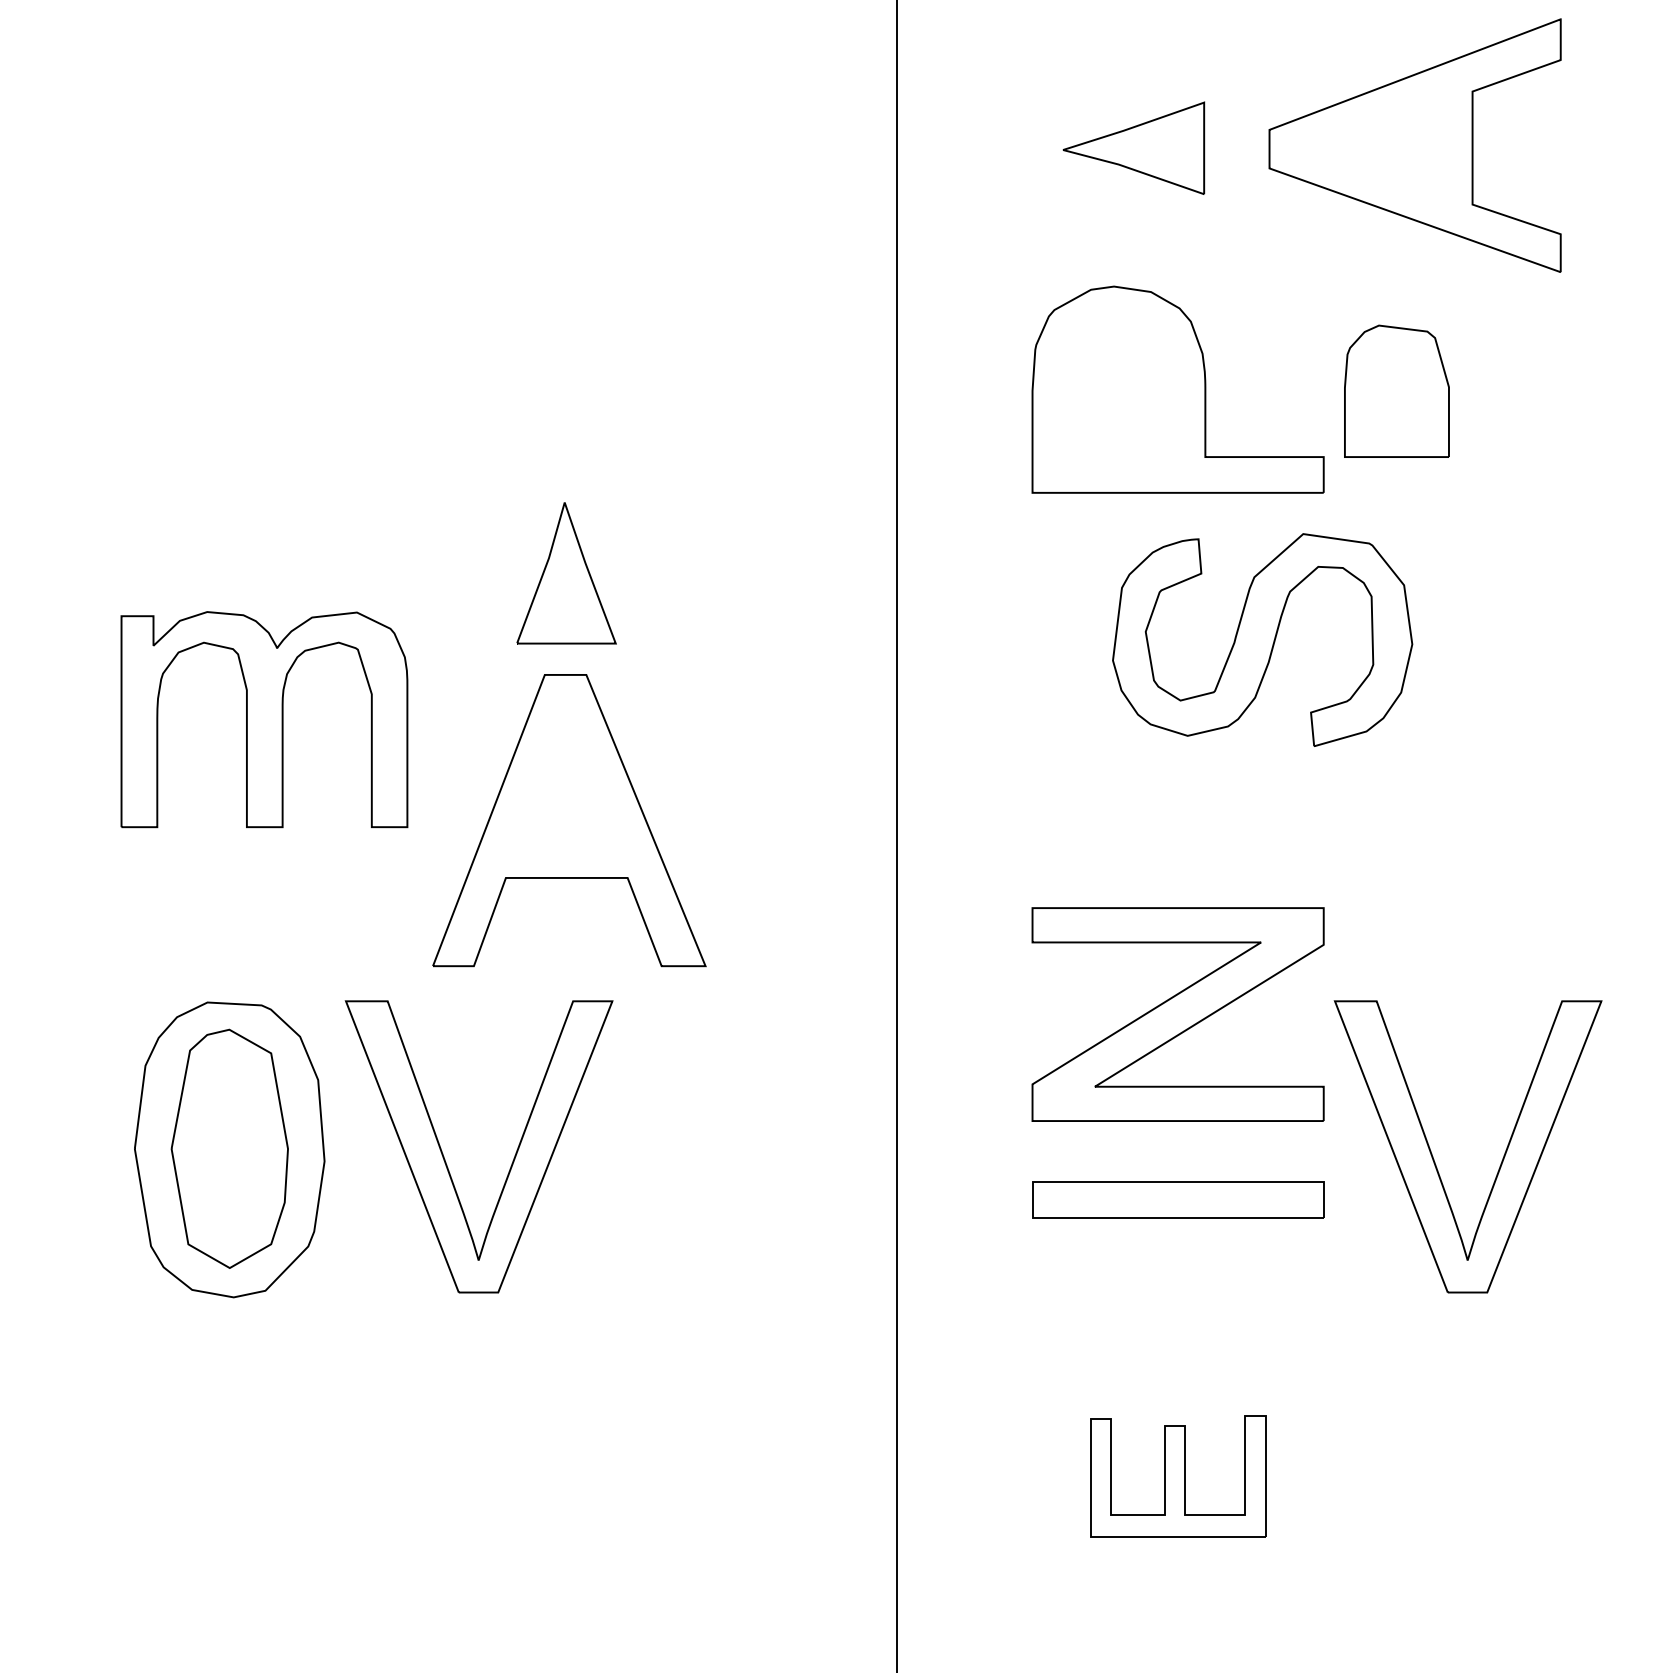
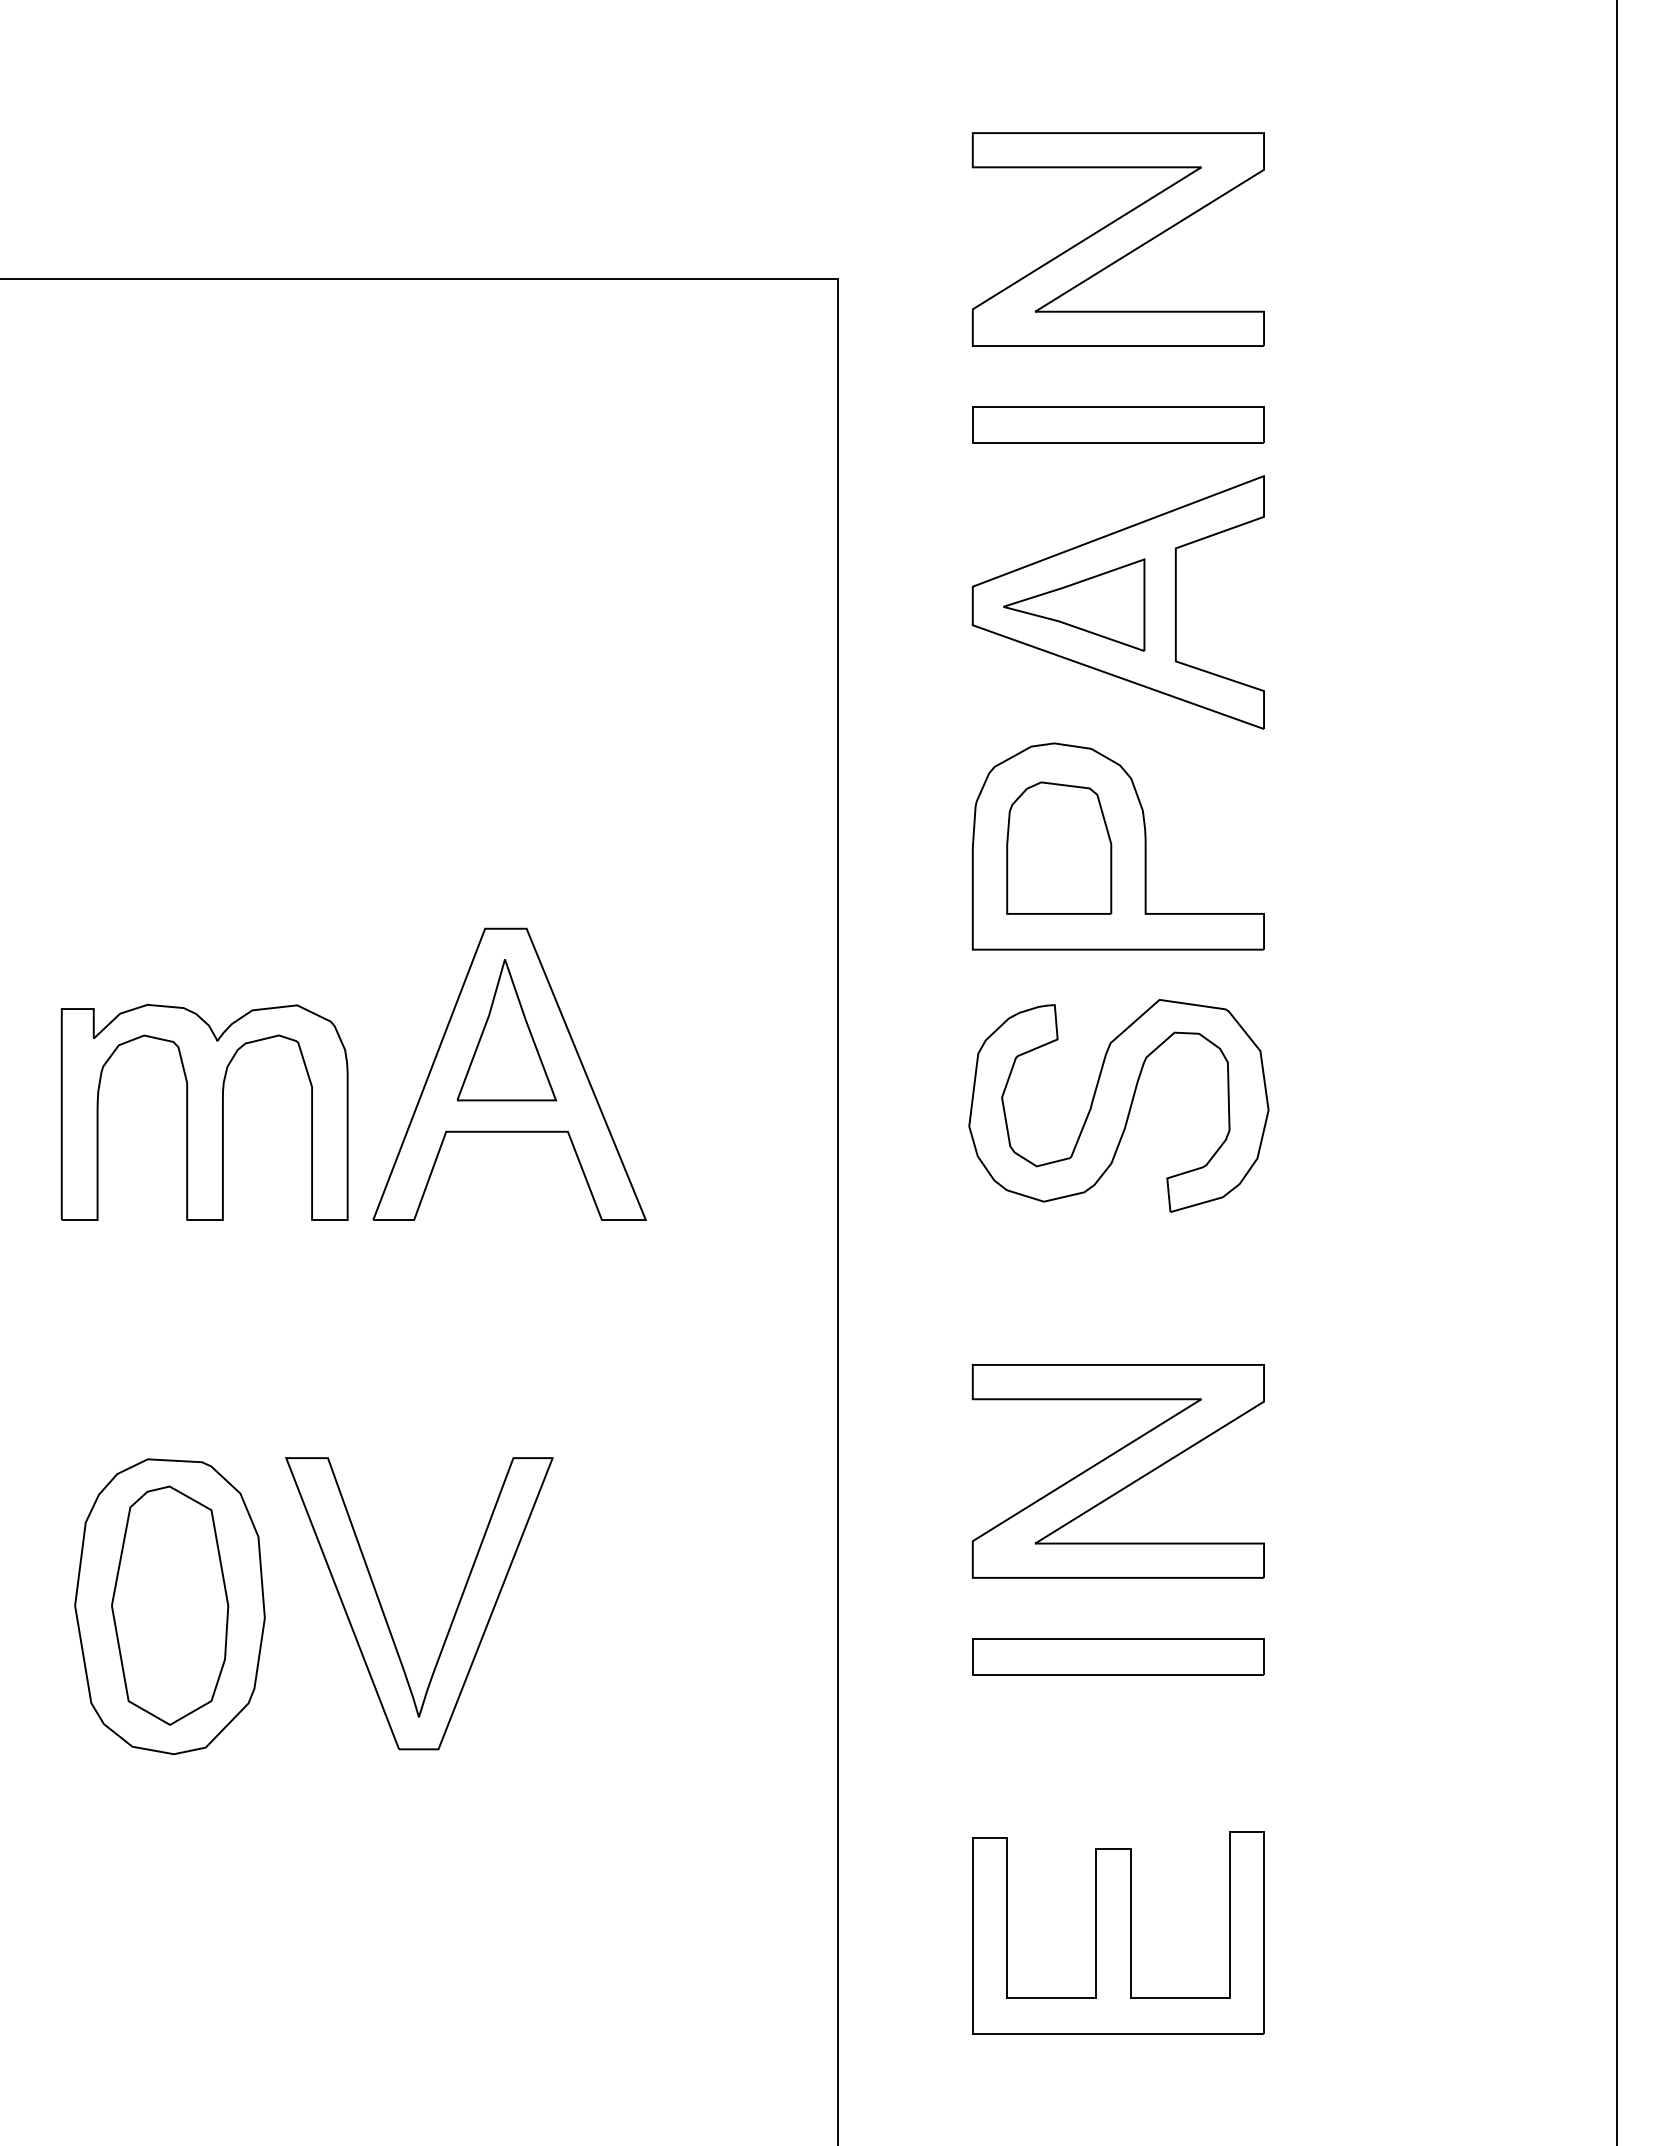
part: (1414, 145) -> (1117, 602), moved
part: (1397, 390) -> (1059, 847), moved
part: (1262, 639) -> (1118, 1105), moved
part: (264, 719) -> (204, 1112), moved
part: (569, 819) -> (509, 1073), moved
part: (1434, 1158) -> (1374, 1615), removed
part: (1178, 1475) -> (1118, 1932), size x1.67

